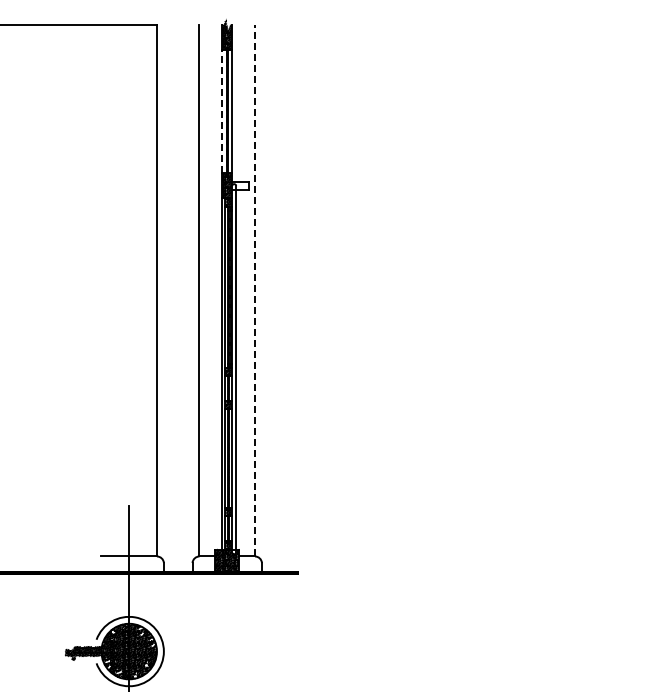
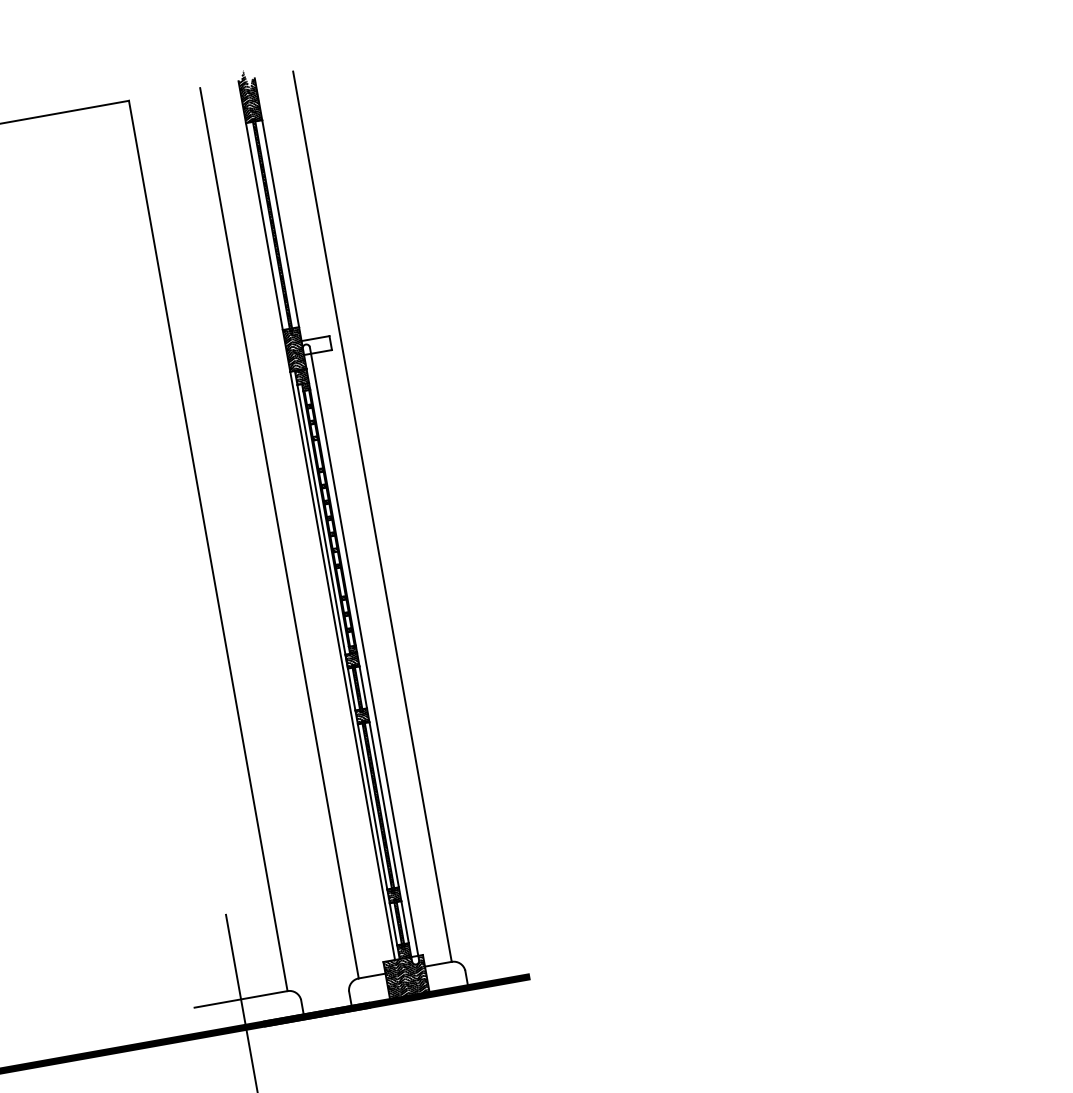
line: (222, 111) -> (264, 226), dashed -> solid
line: (255, 290) -> (373, 516), dashed -> solid

